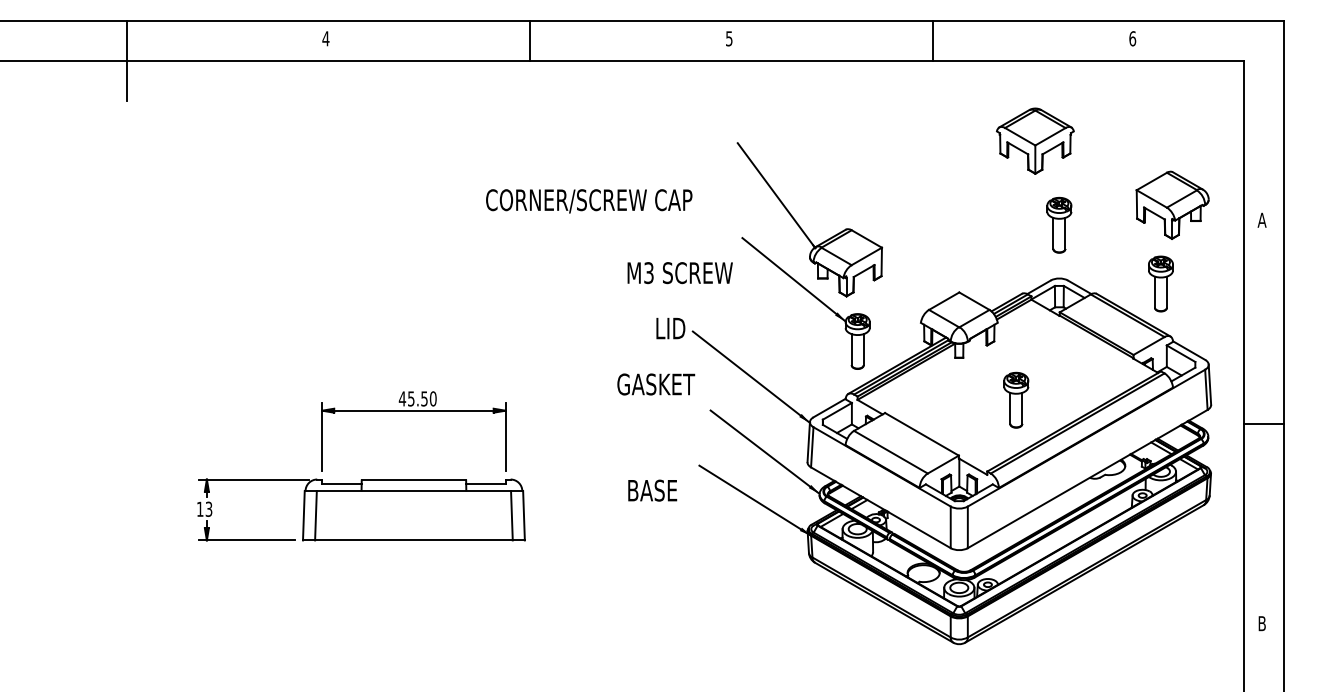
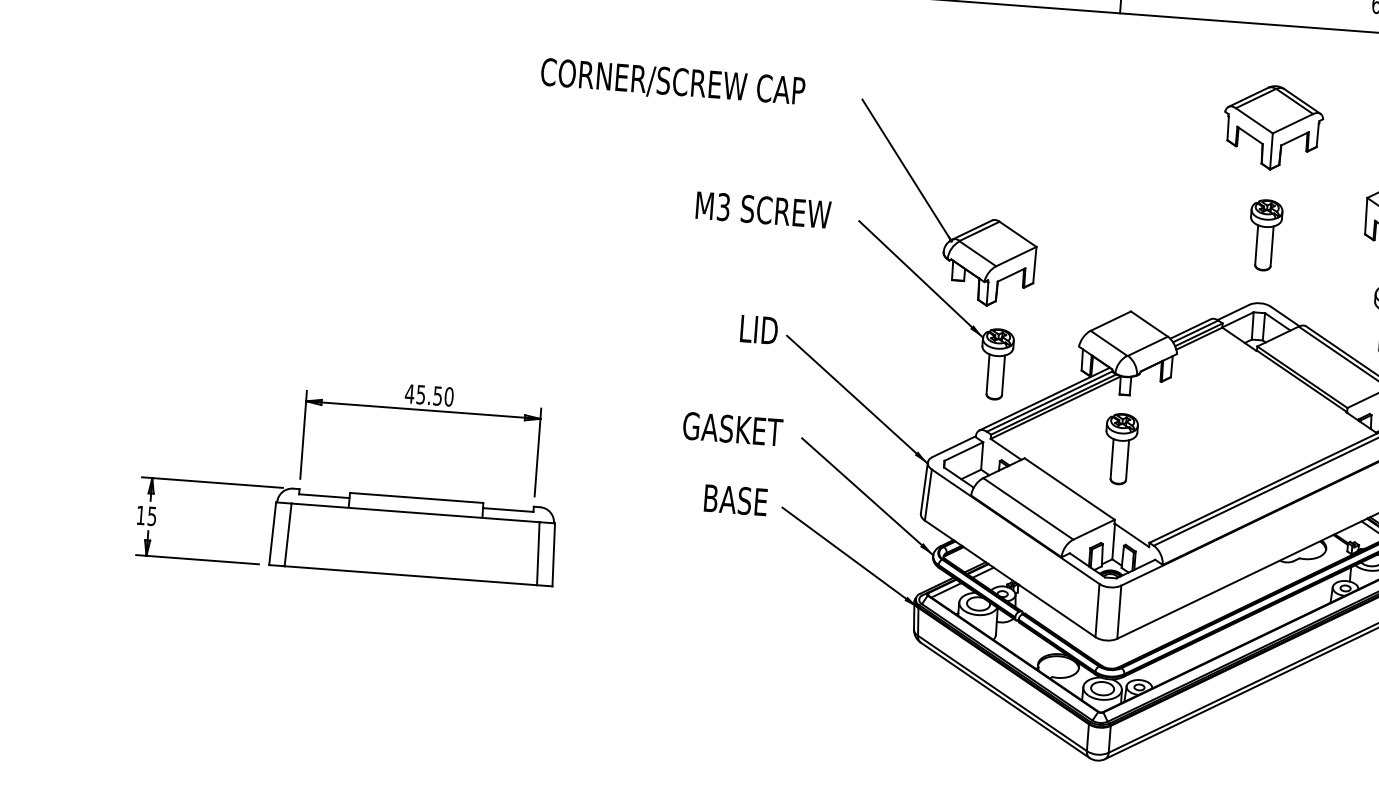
part: (1035, 140) -> (1273, 127), moved
text: (589, 201) -> (673, 83), moved
text: (679, 273) -> (762, 210), moved
text: (656, 384) -> (733, 429), moved
part: (1016, 399) -> (1120, 448), moved
text: (652, 490) -> (735, 500), moved
text: (209, 508) -> (152, 515), 13 -> 15

